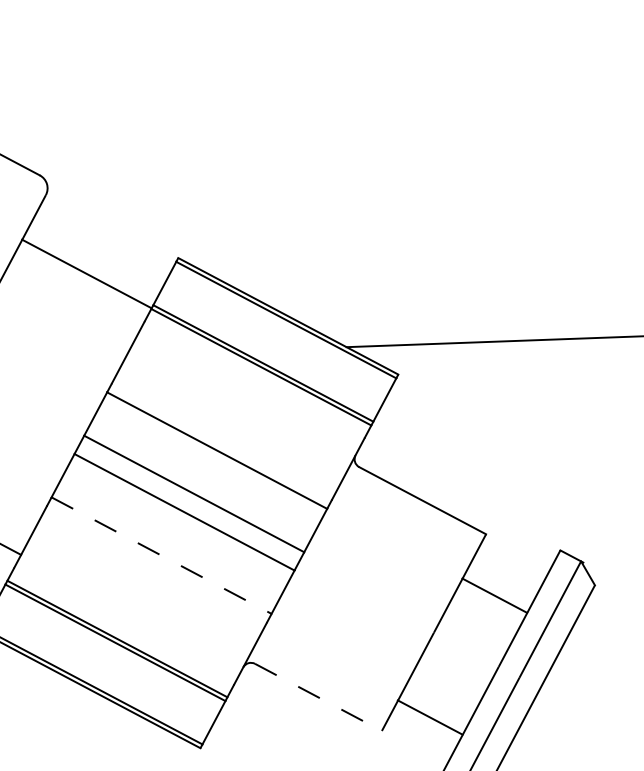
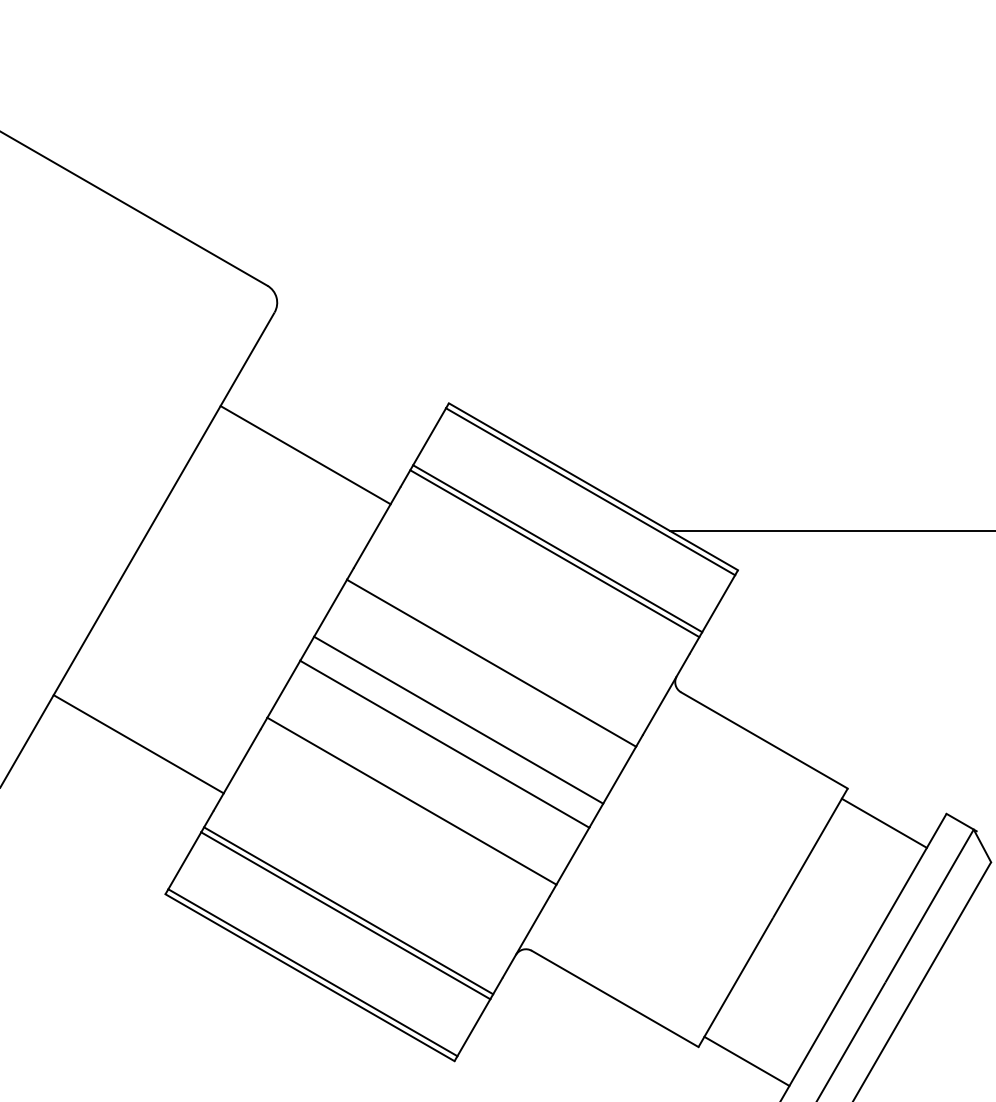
line: (86, 274) -> (305, 455), moved
line: (161, 555) -> (411, 801), dashed -> solid
line: (494, 595) -> (883, 822), moved
line: (318, 697) -> (615, 999), dashed -> solid
line: (429, 716) -> (746, 1060), moved

